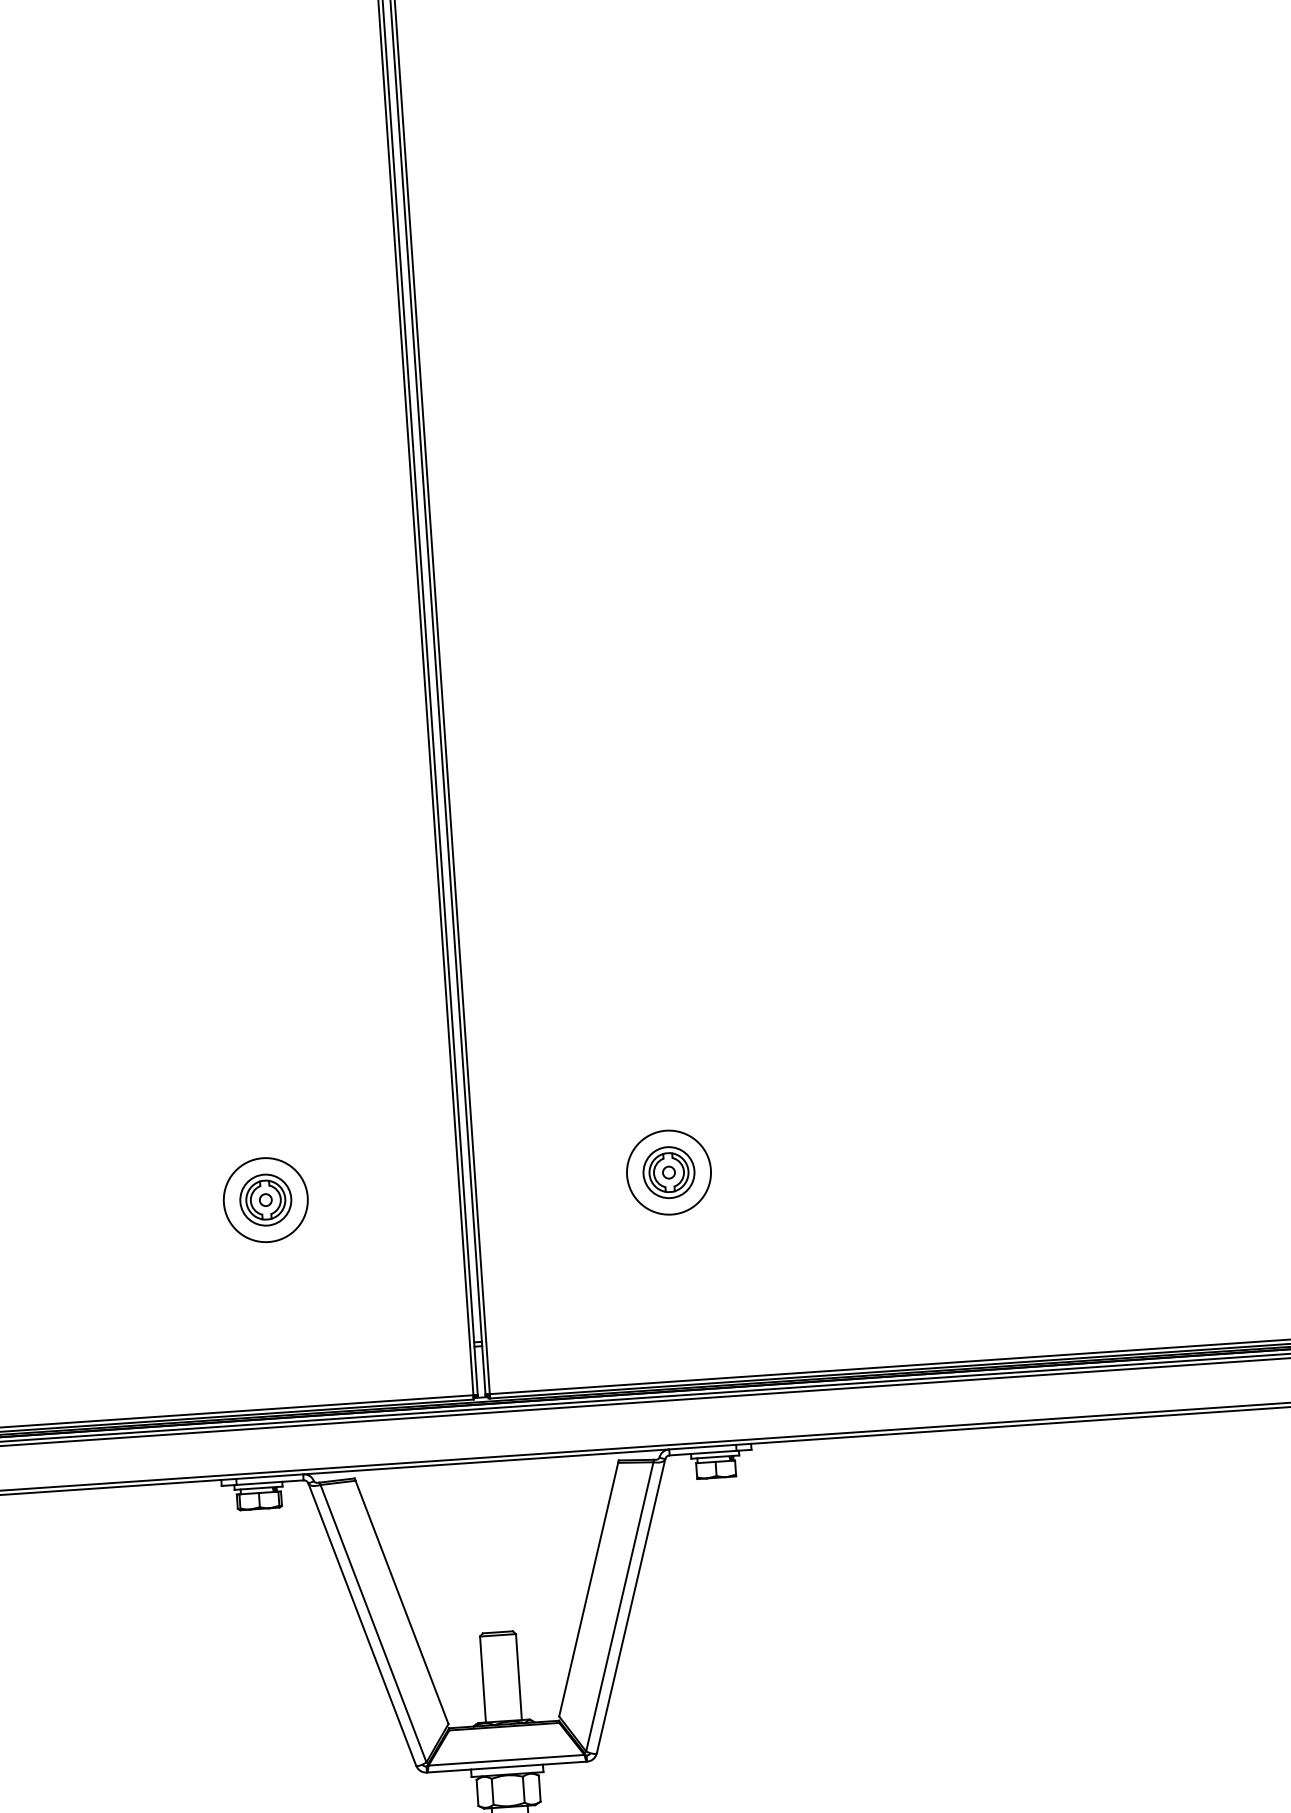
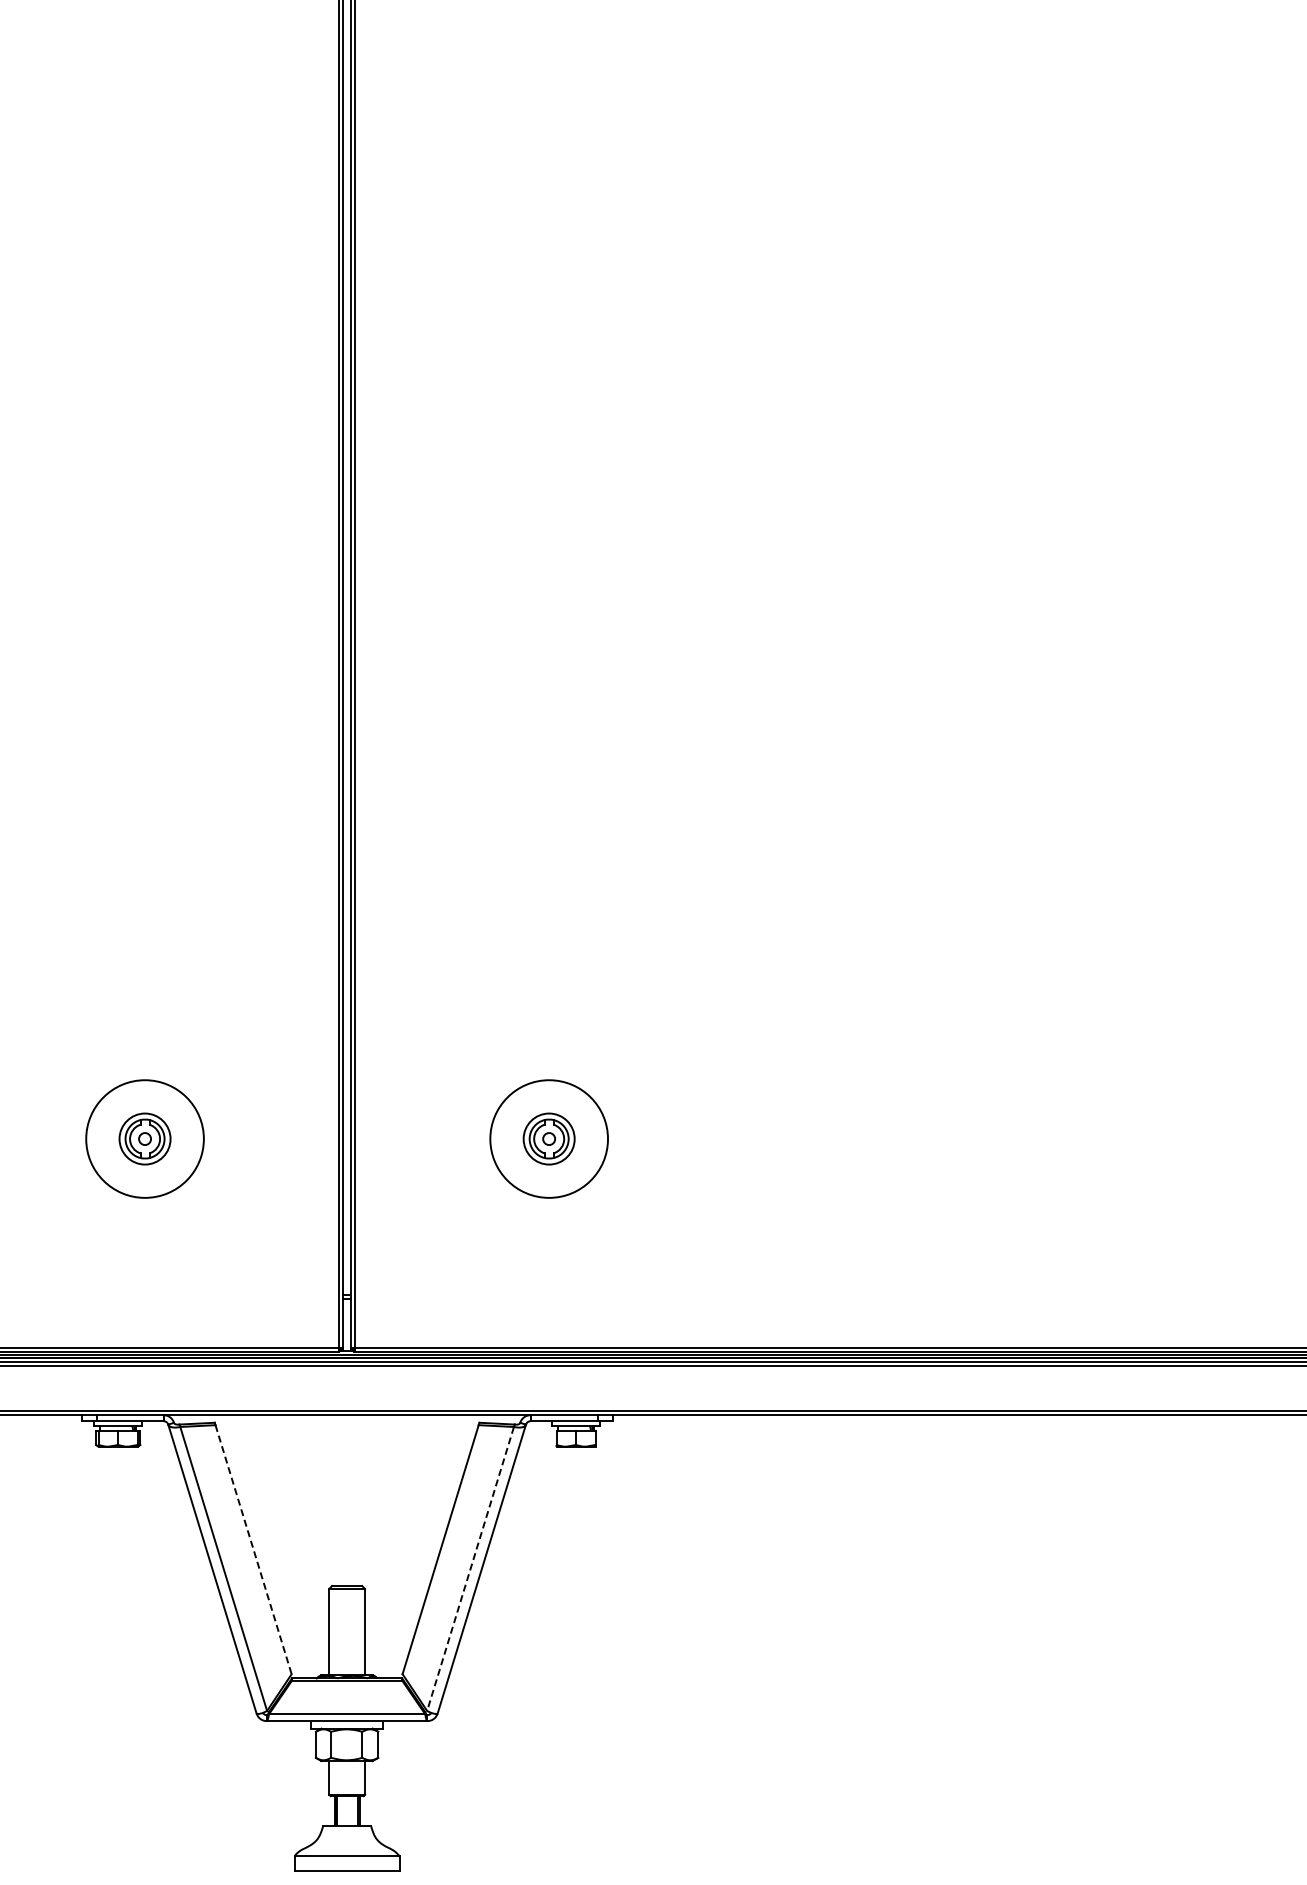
circle: (669, 1173) -> (549, 1139), size x1.4
circle: (266, 1200) -> (145, 1139), size x1.4
line: (402, 1603) -> (253, 1550), solid -> dashed
line: (619, 1607) -> (470, 1569), solid -> dashed

